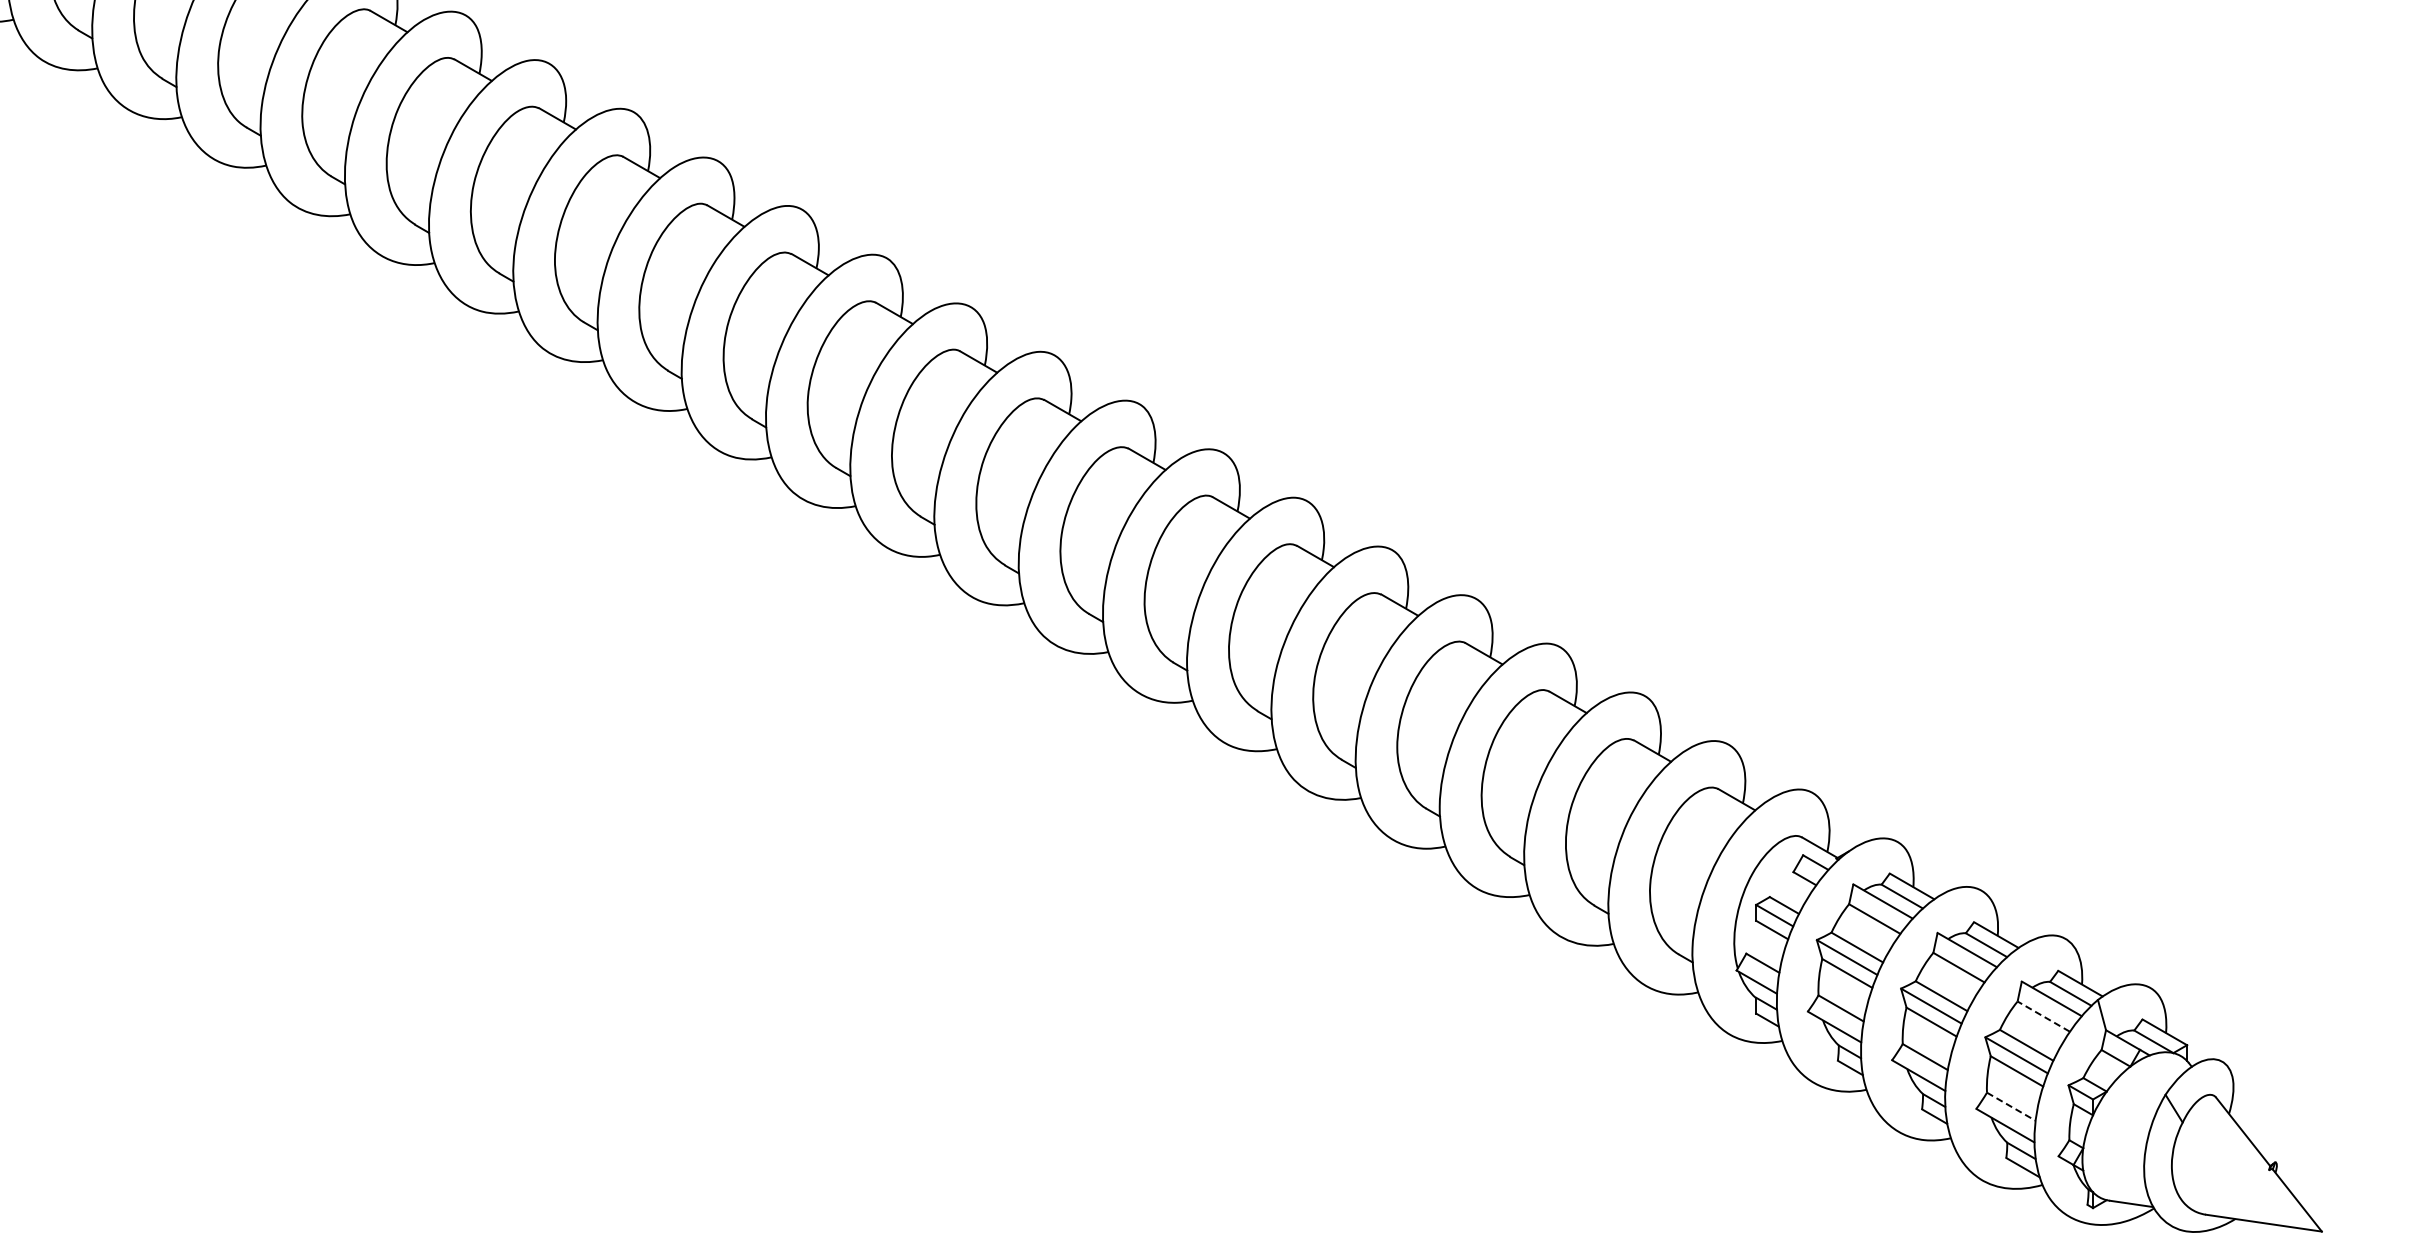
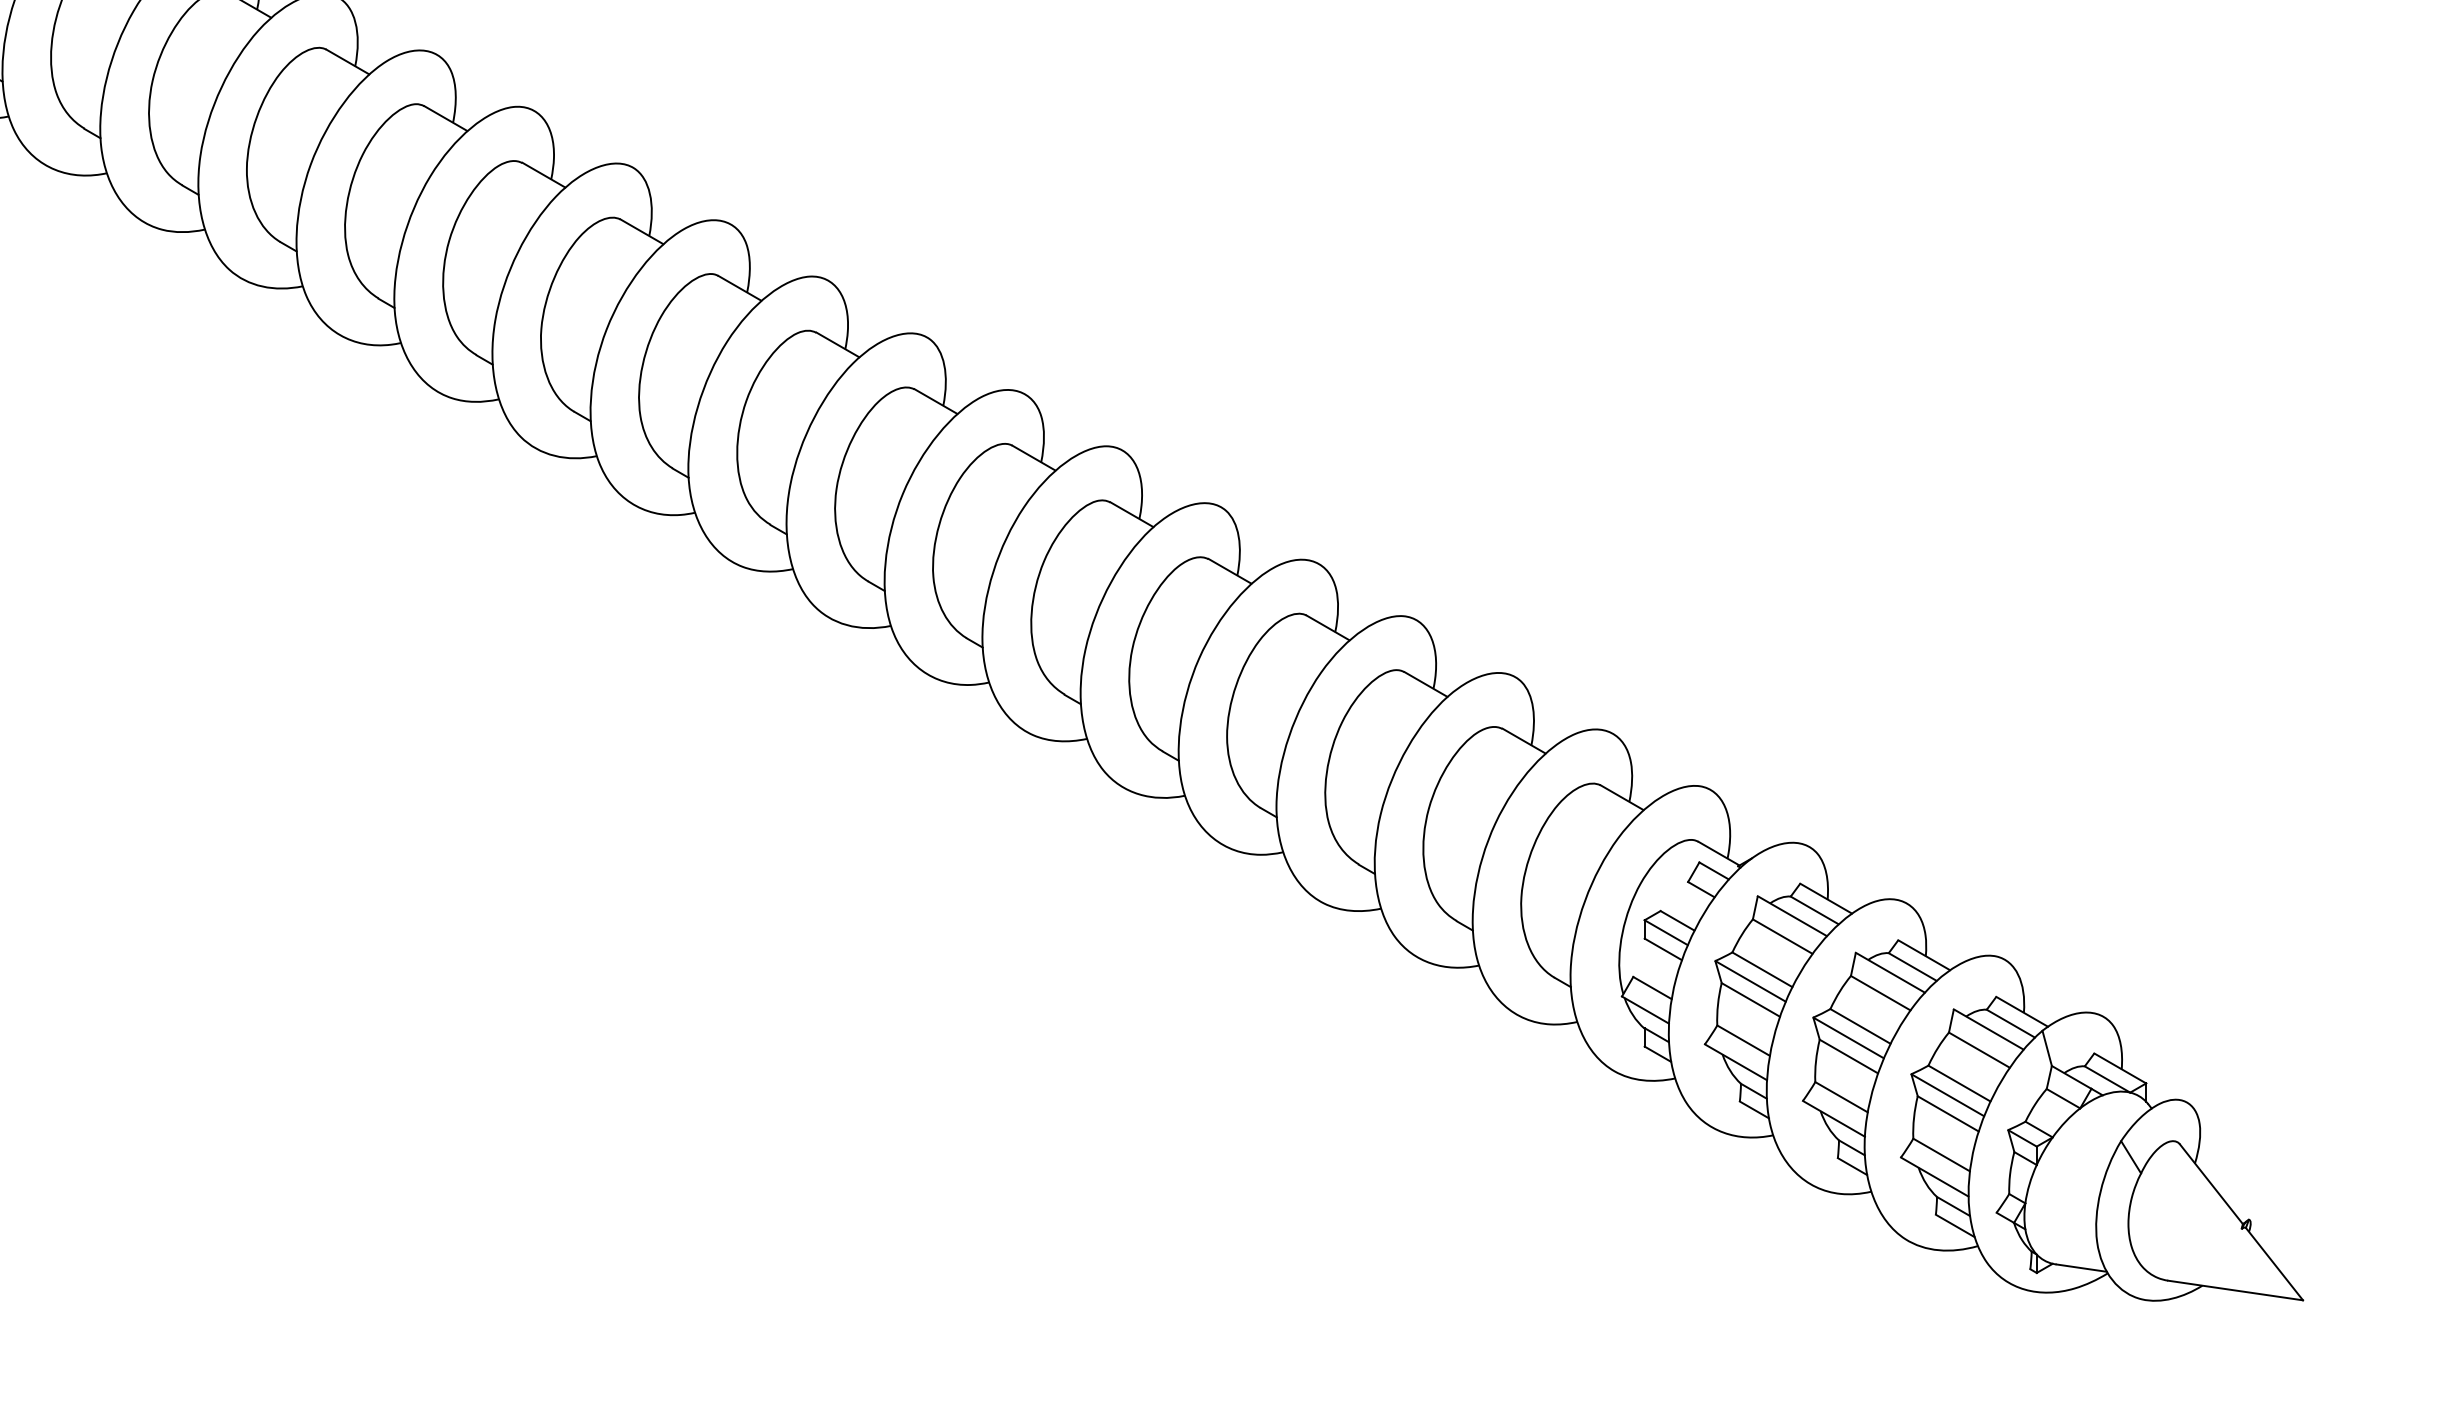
line: (2043, 1016) -> (1979, 1050), dashed -> solid
line: (2011, 1106) -> (1941, 1154), dashed -> solid

